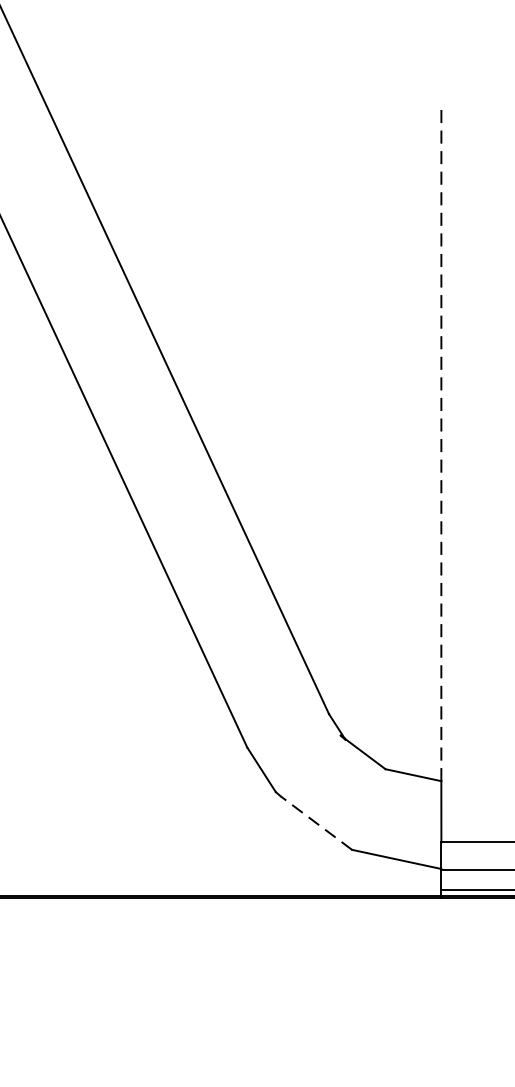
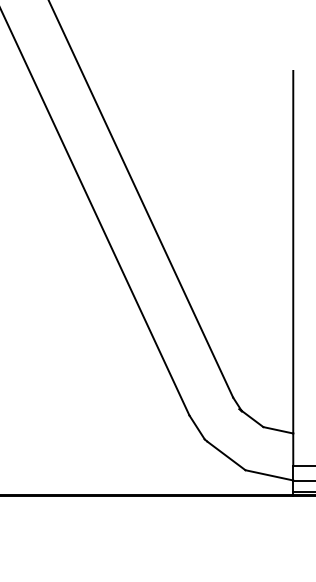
line: (441, 440) -> (293, 251), dashed -> solid
line: (316, 822) -> (226, 455), dashed -> solid

